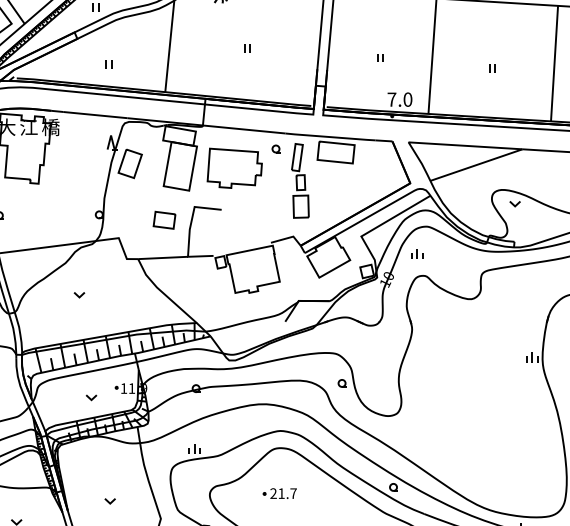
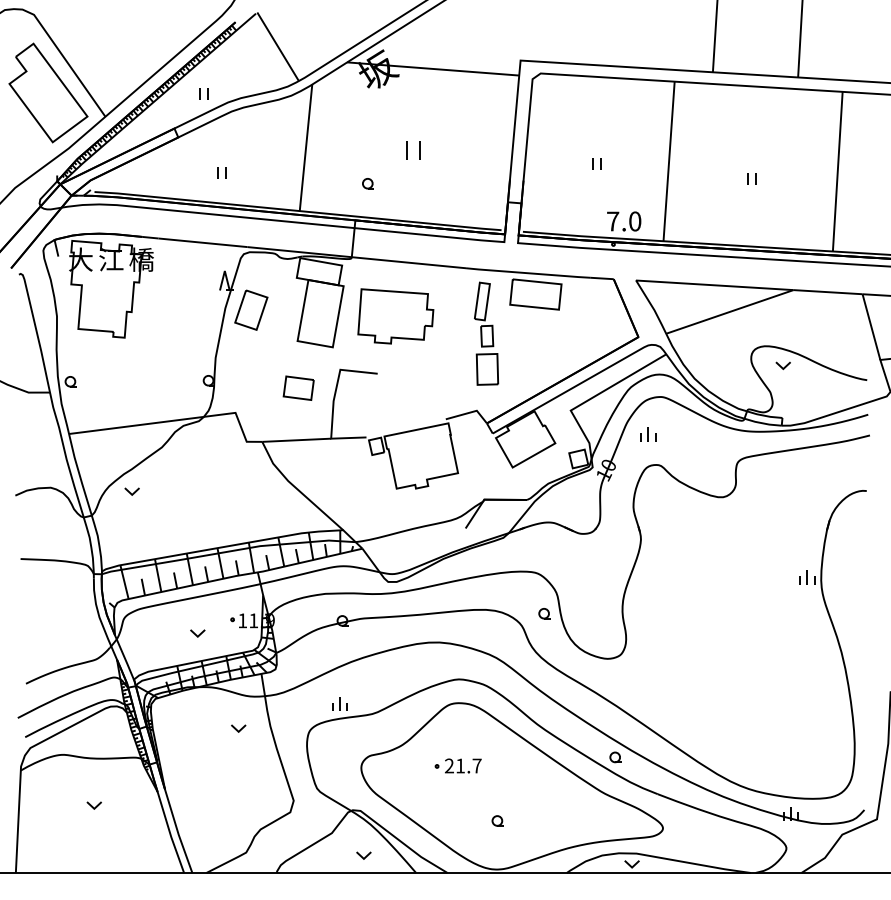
part: (246, 48) -> (412, 150), size x1.6
part: (275, 148) -> (367, 183), moved
part: (78, 295) -> (131, 491), moved
part: (110, 501) -> (238, 728), moved

